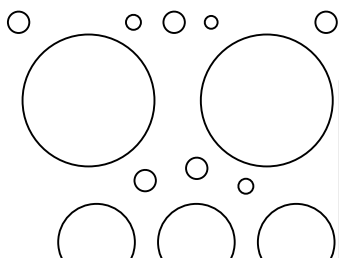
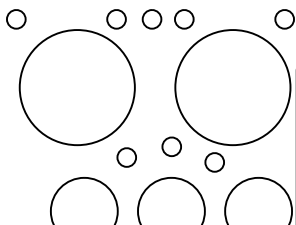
part: (133, 22) -> (116, 19), size x1.43
part: (211, 22) -> (184, 19), size x1.67
part: (245, 186) -> (214, 162), size x1.43

